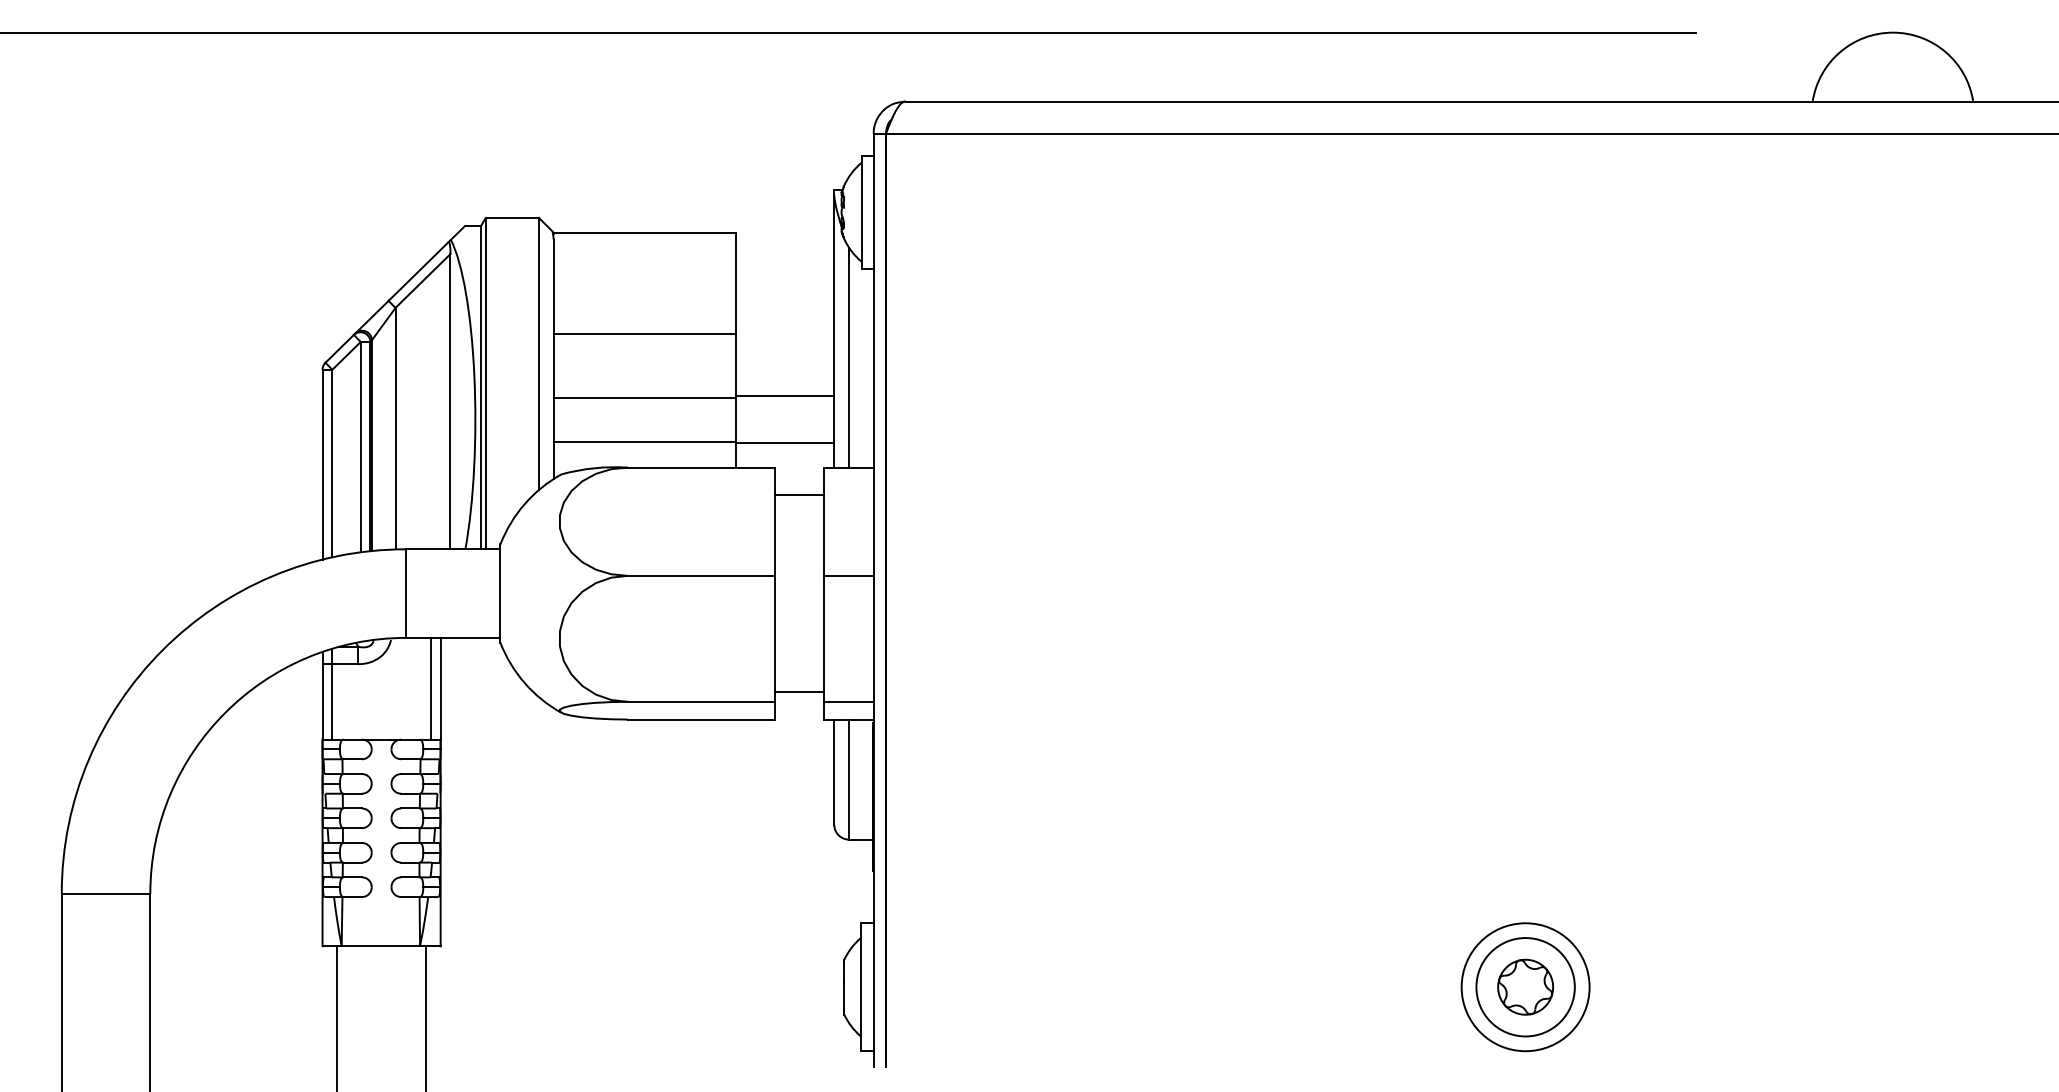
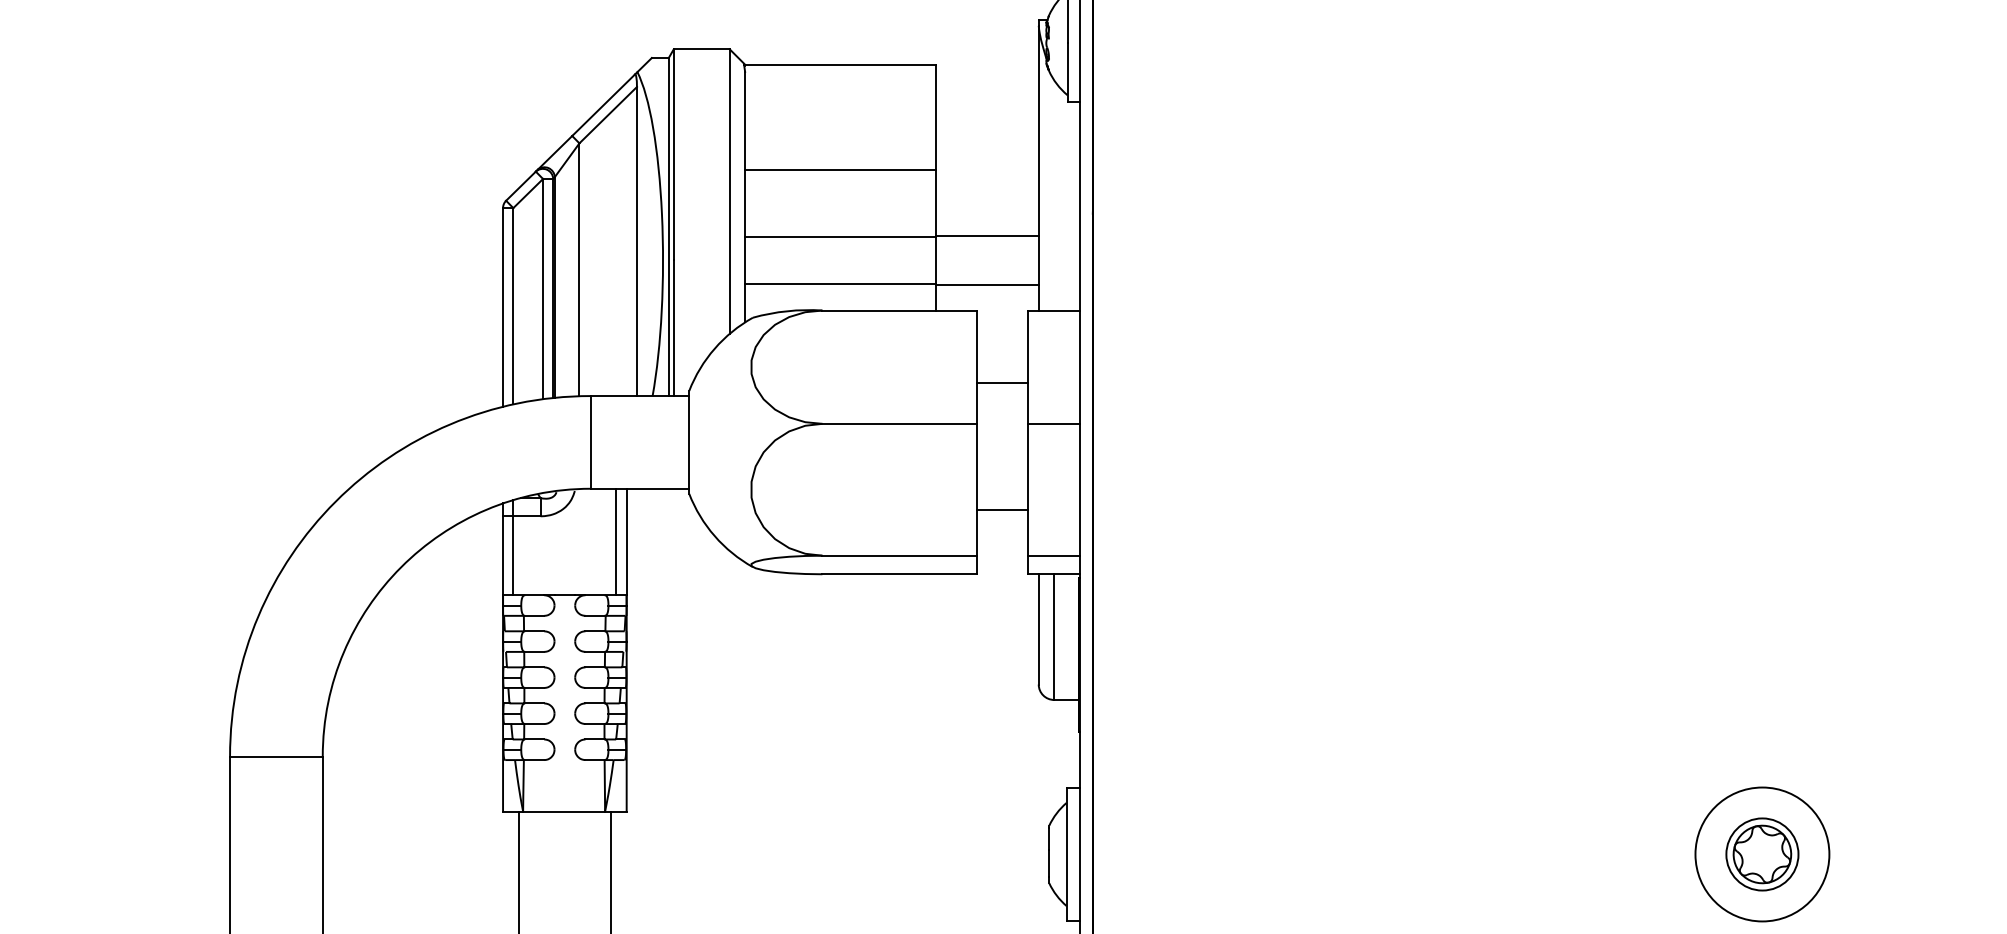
line: (849, 357) -> (1054, 195), removed
line: (799, 495) -> (1002, 383), moved
line: (799, 692) -> (1002, 510), moved
circle: (1525, 987) -> (1762, 854), size x0.7

